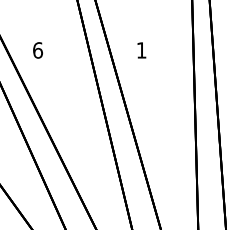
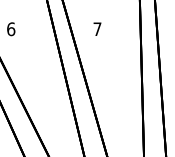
text: (141, 50) -> (97, 29), 1 -> 7

